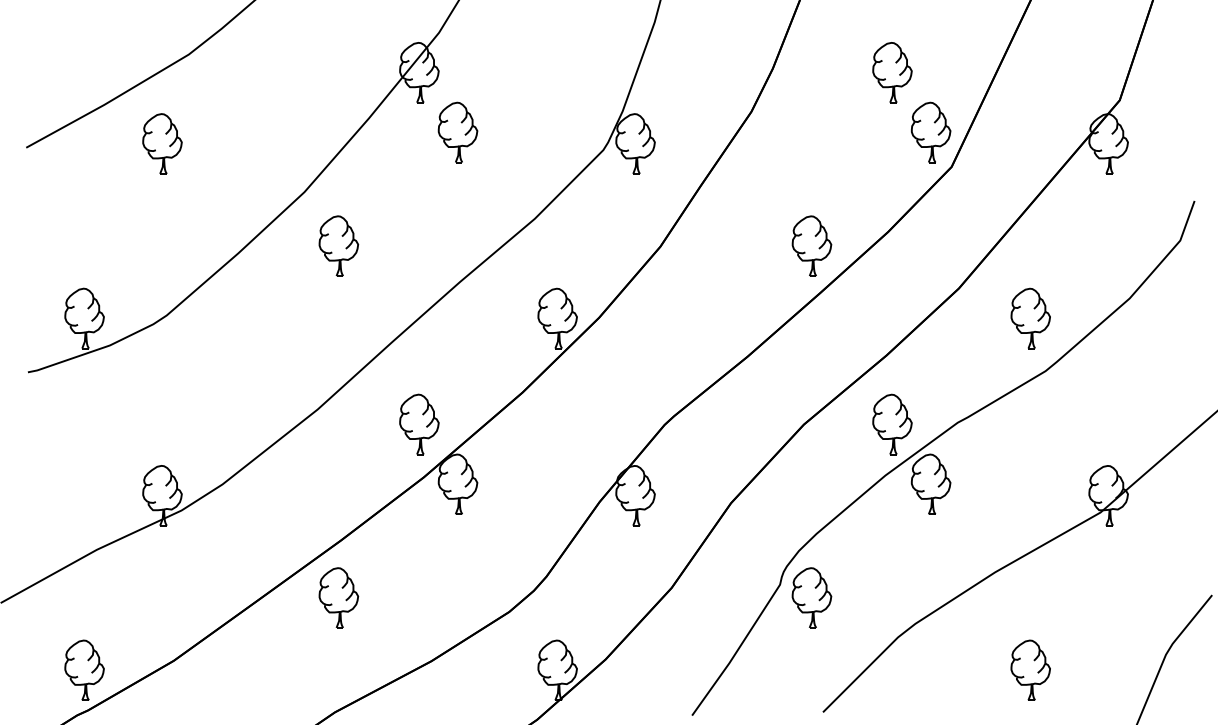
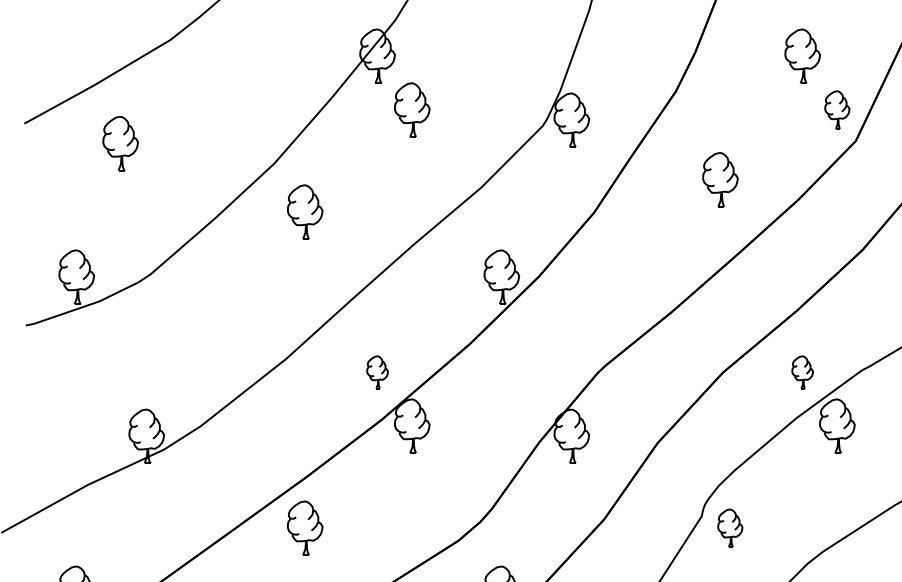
part: (930, 132) -> (836, 110), size x0.7
part: (162, 143) -> (120, 143), moved
part: (811, 245) -> (720, 179), moved
part: (419, 424) -> (377, 372), size x0.6
part: (892, 424) -> (802, 372), size x0.6
part: (811, 597) -> (729, 527), size x0.7

